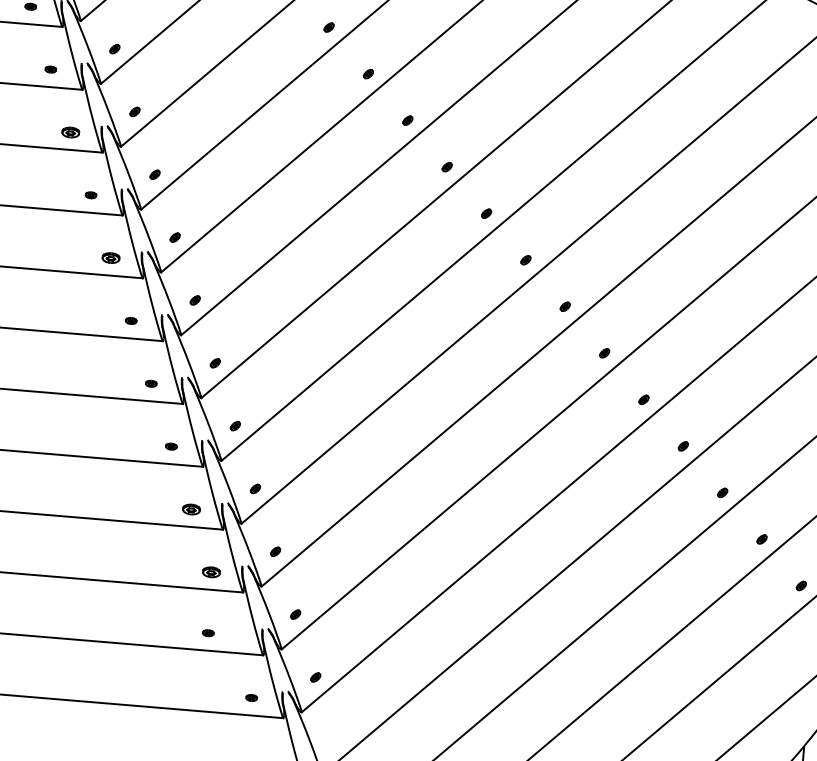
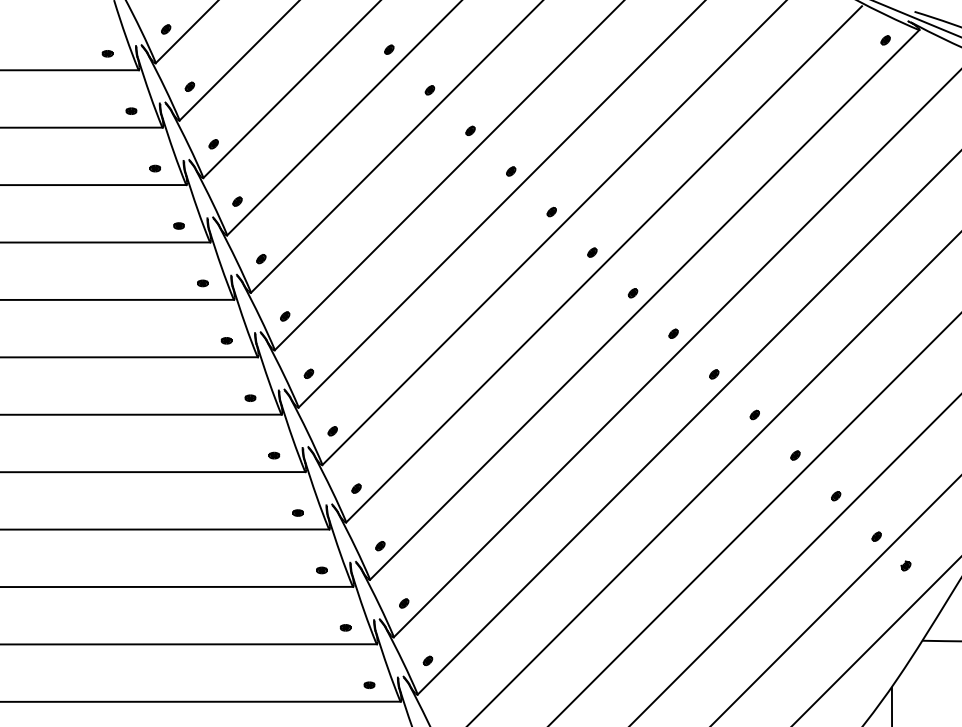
part: (71, 132) -> (155, 168), size x0.62
part: (110, 258) -> (202, 283), size x0.62
part: (190, 508) -> (297, 512), size x0.62
part: (211, 572) -> (321, 570), size x0.62
part: (208, 632) -> (345, 627), moved

